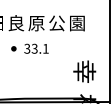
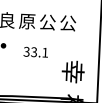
text: (77, 23) -> (68, 23), 園 -> 公
text: (36, 48) -> (35, 51), moved

